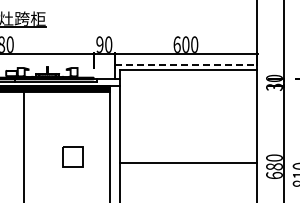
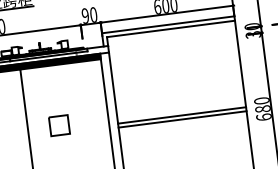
line: (185, 65) -> (167, 25), dashed -> solid
part: (72, 156) -> (59, 125), moved
line: (187, 166) -> (181, 119), added

